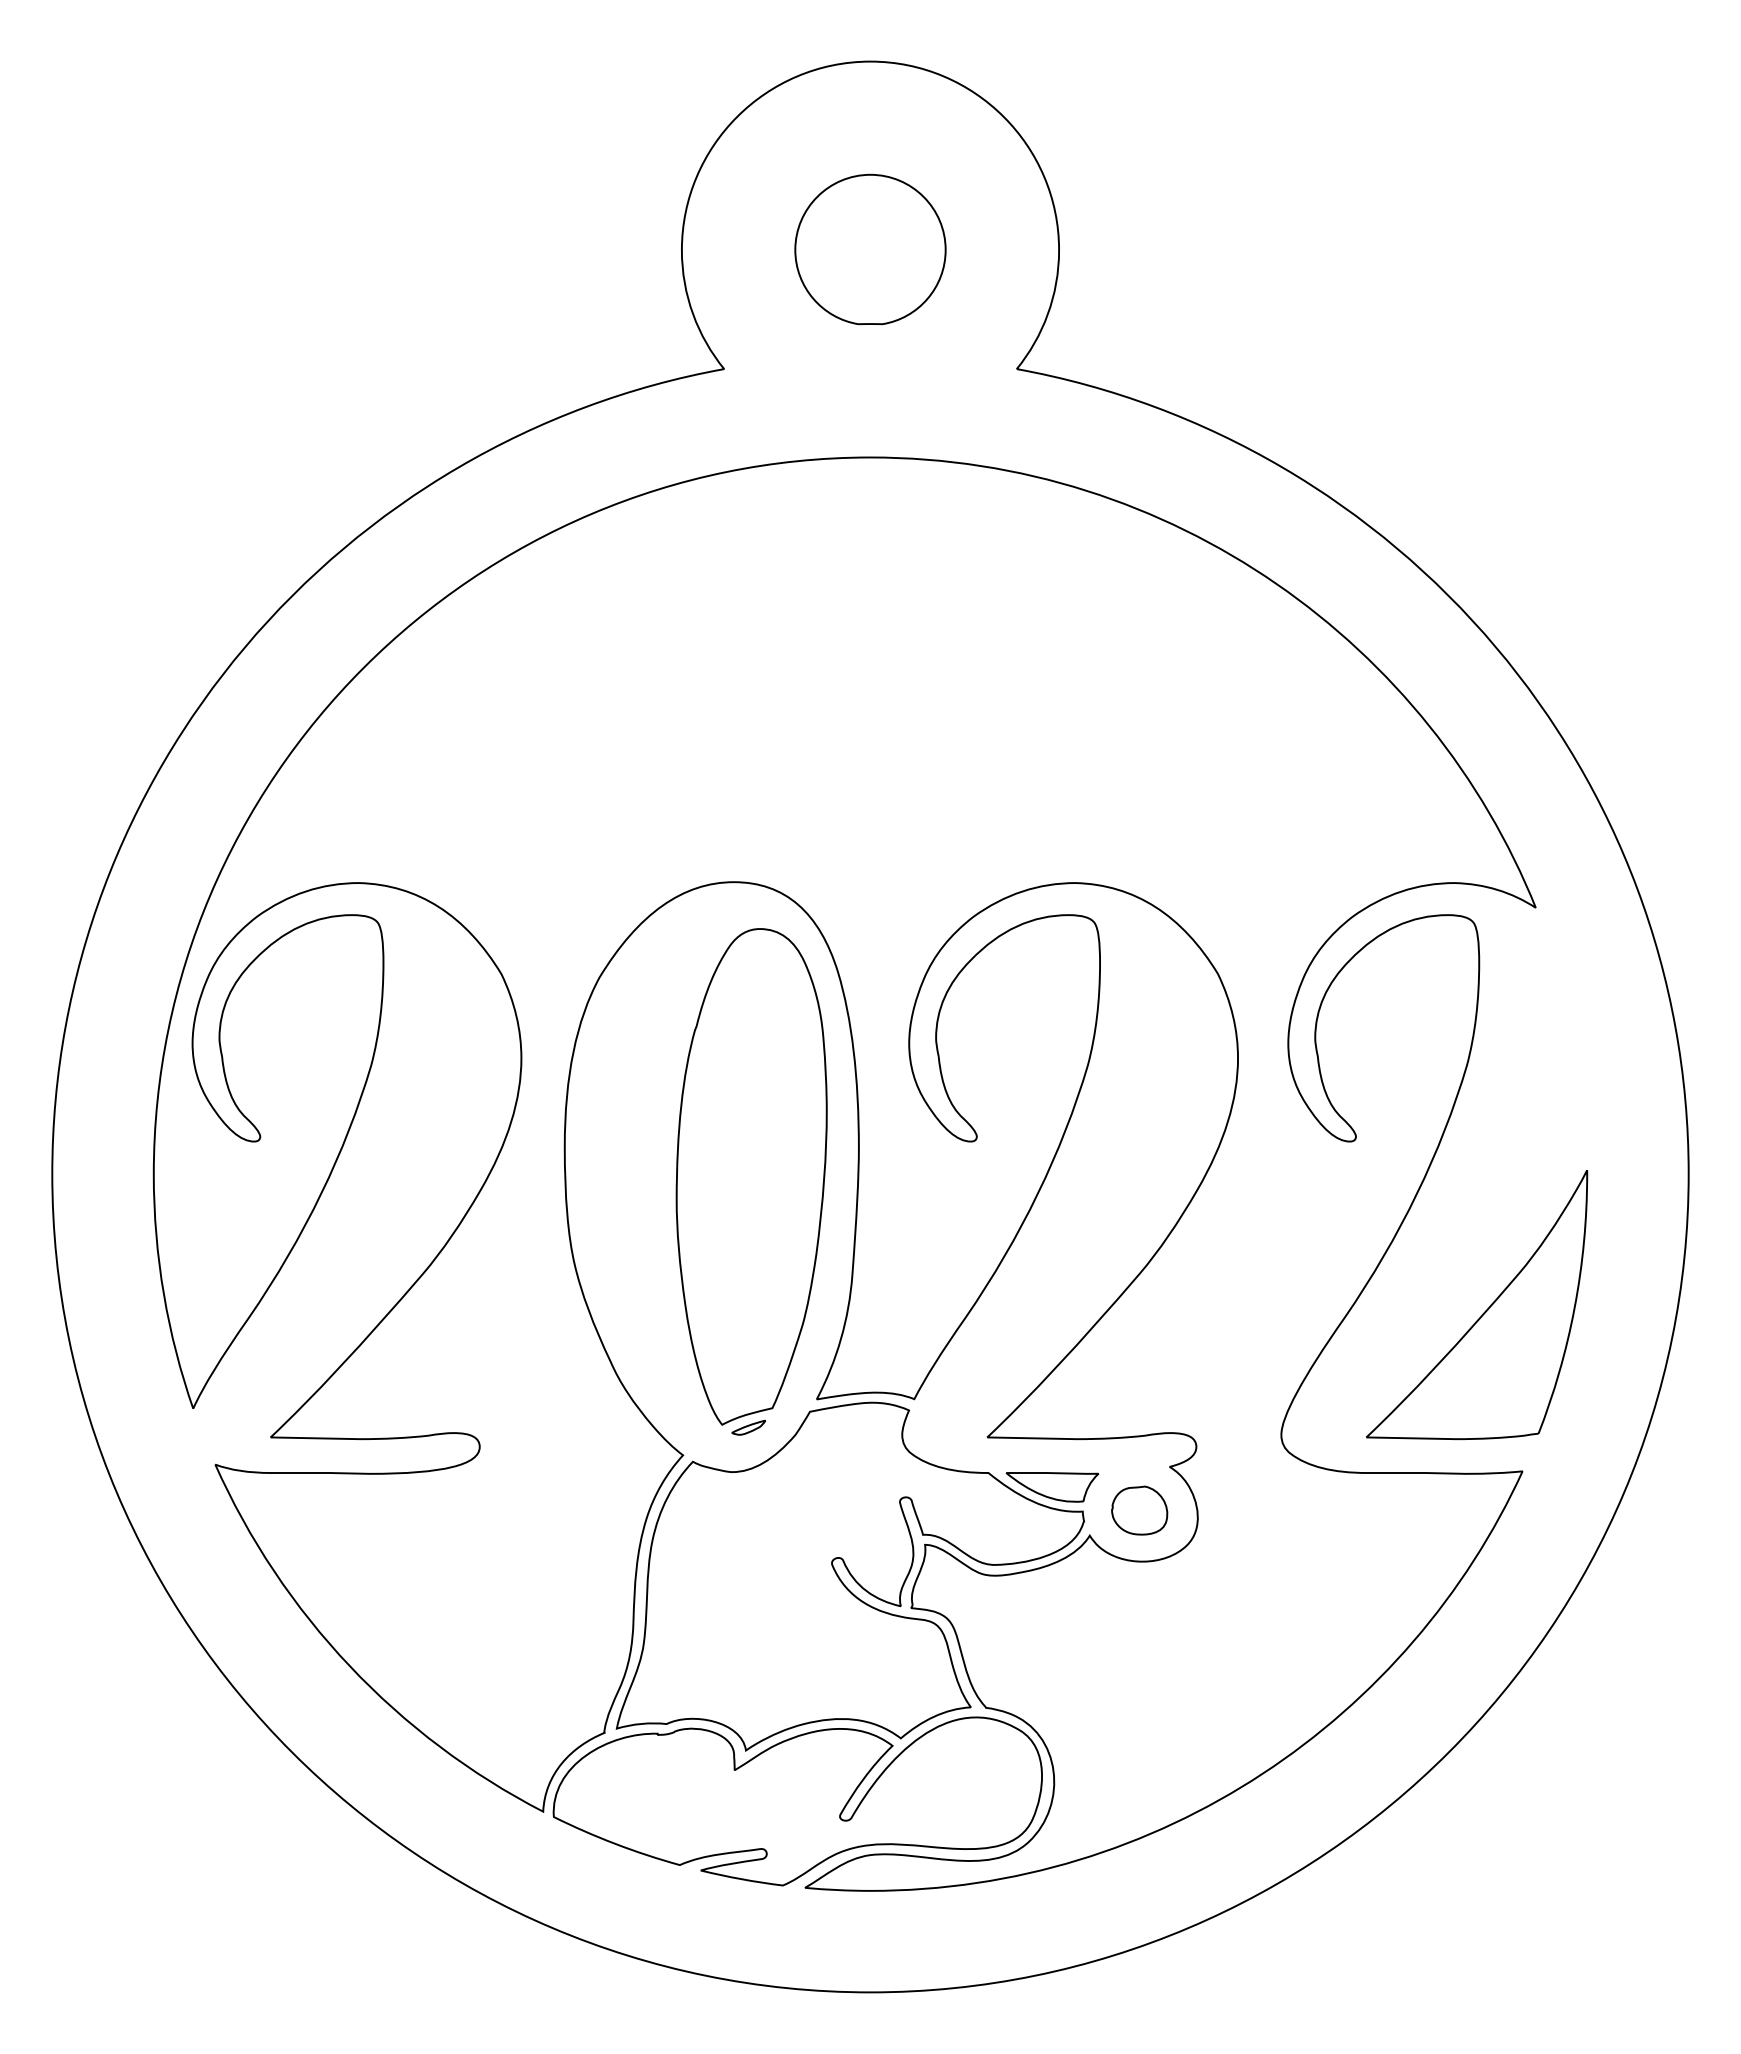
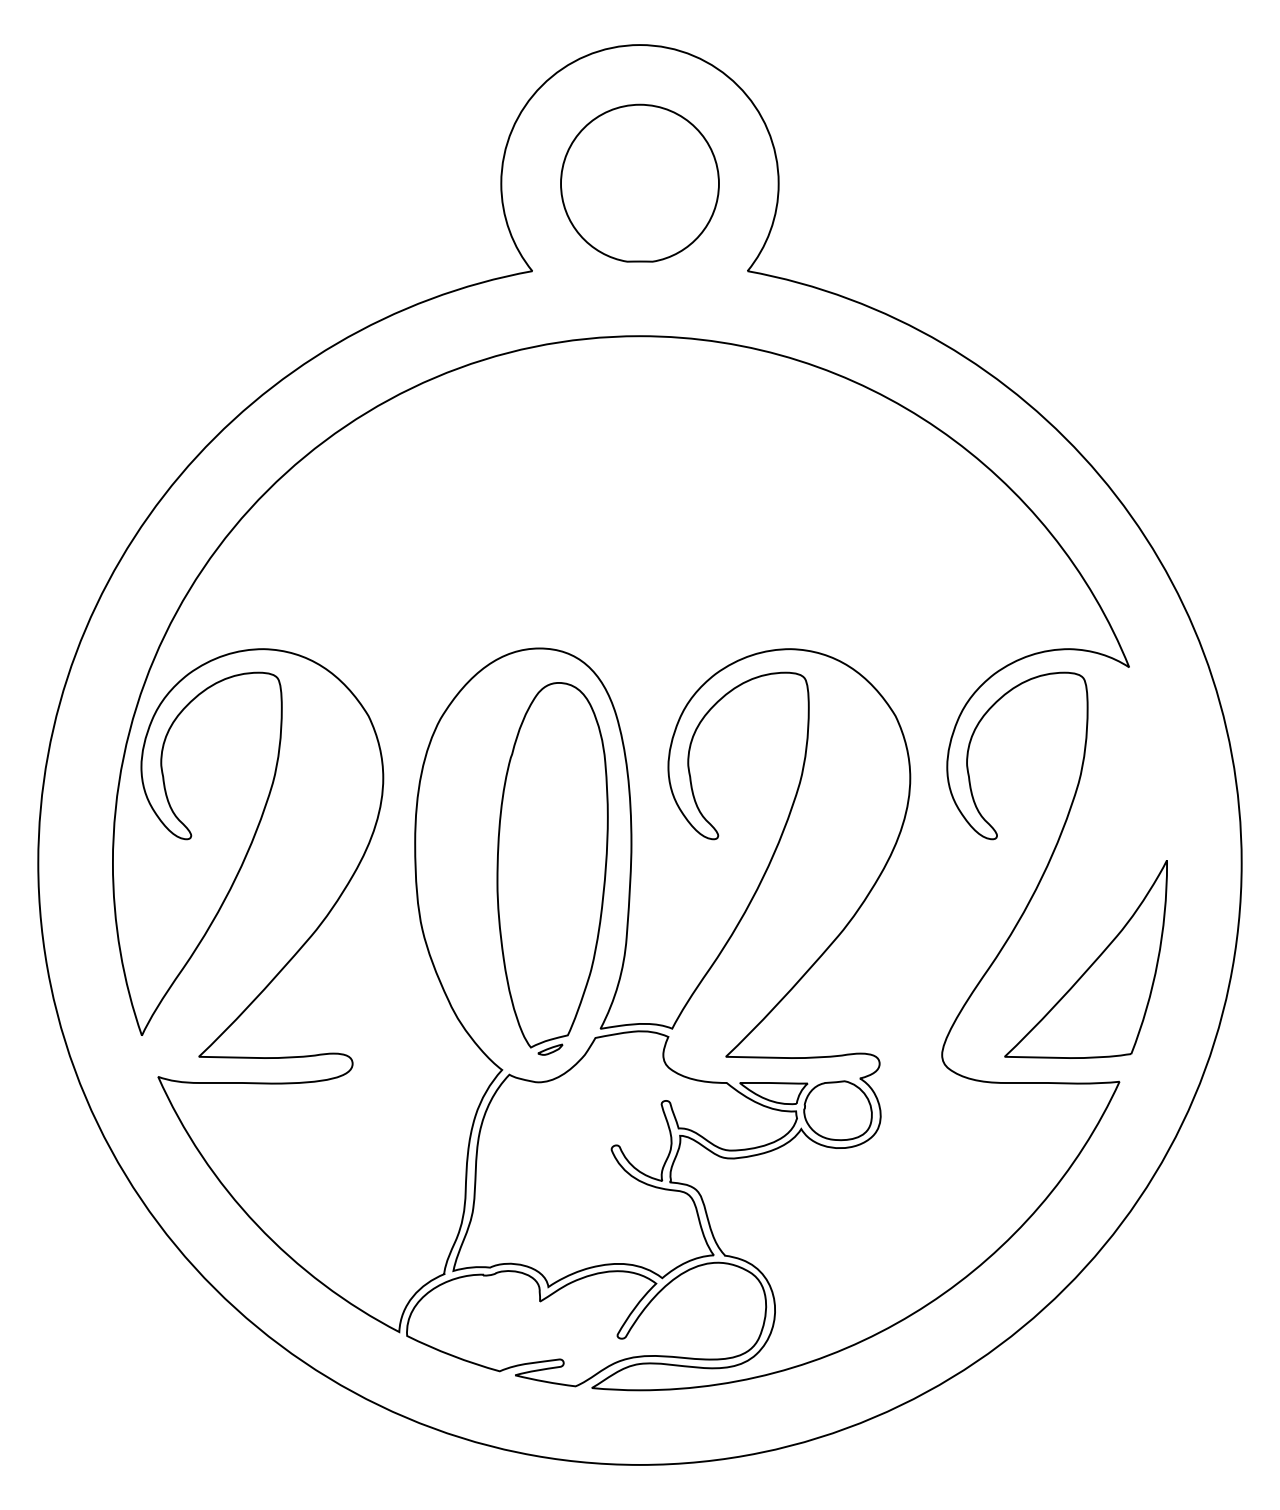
part: (870, 249) -> (640, 183), size x1.43
part: (1139, 1510) -> (837, 1110), size x1.67

